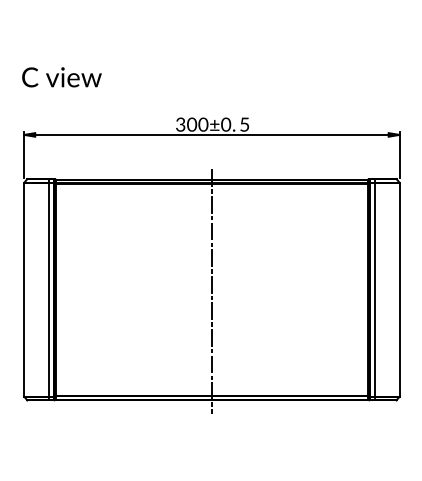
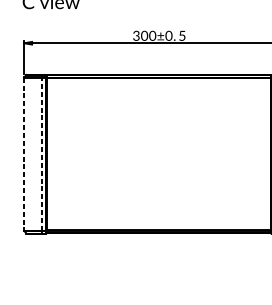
line: (24, 289) -> (24, 154), solid -> dashed
line: (49, 289) -> (42, 154), solid -> dashed
line: (211, 291) -> (158, 155), removed

